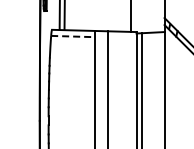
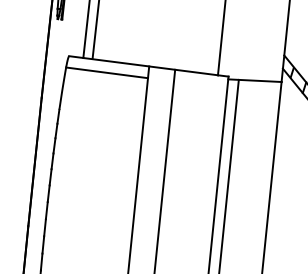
line: (72, 36) -> (106, 72), dashed -> solid

